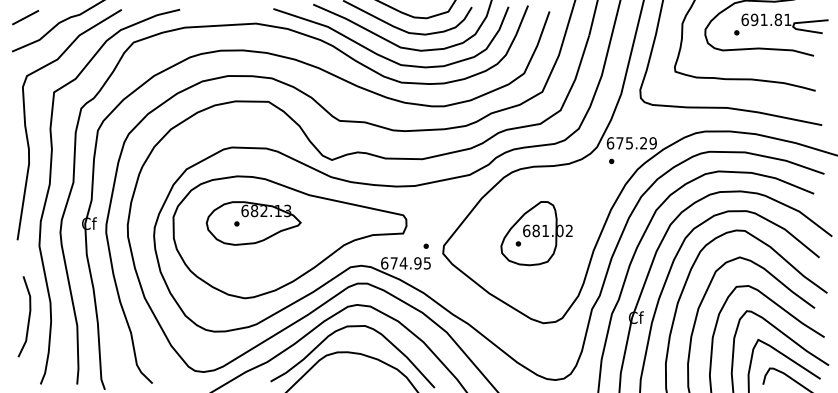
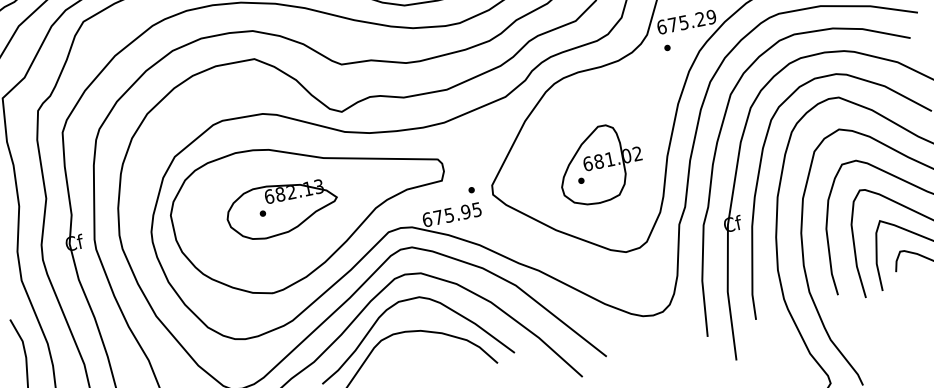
part: (253, 223) -> (282, 209), moved
part: (536, 233) -> (599, 164), moved
text: (403, 263) -> (449, 215), 674.95 -> 675.95

